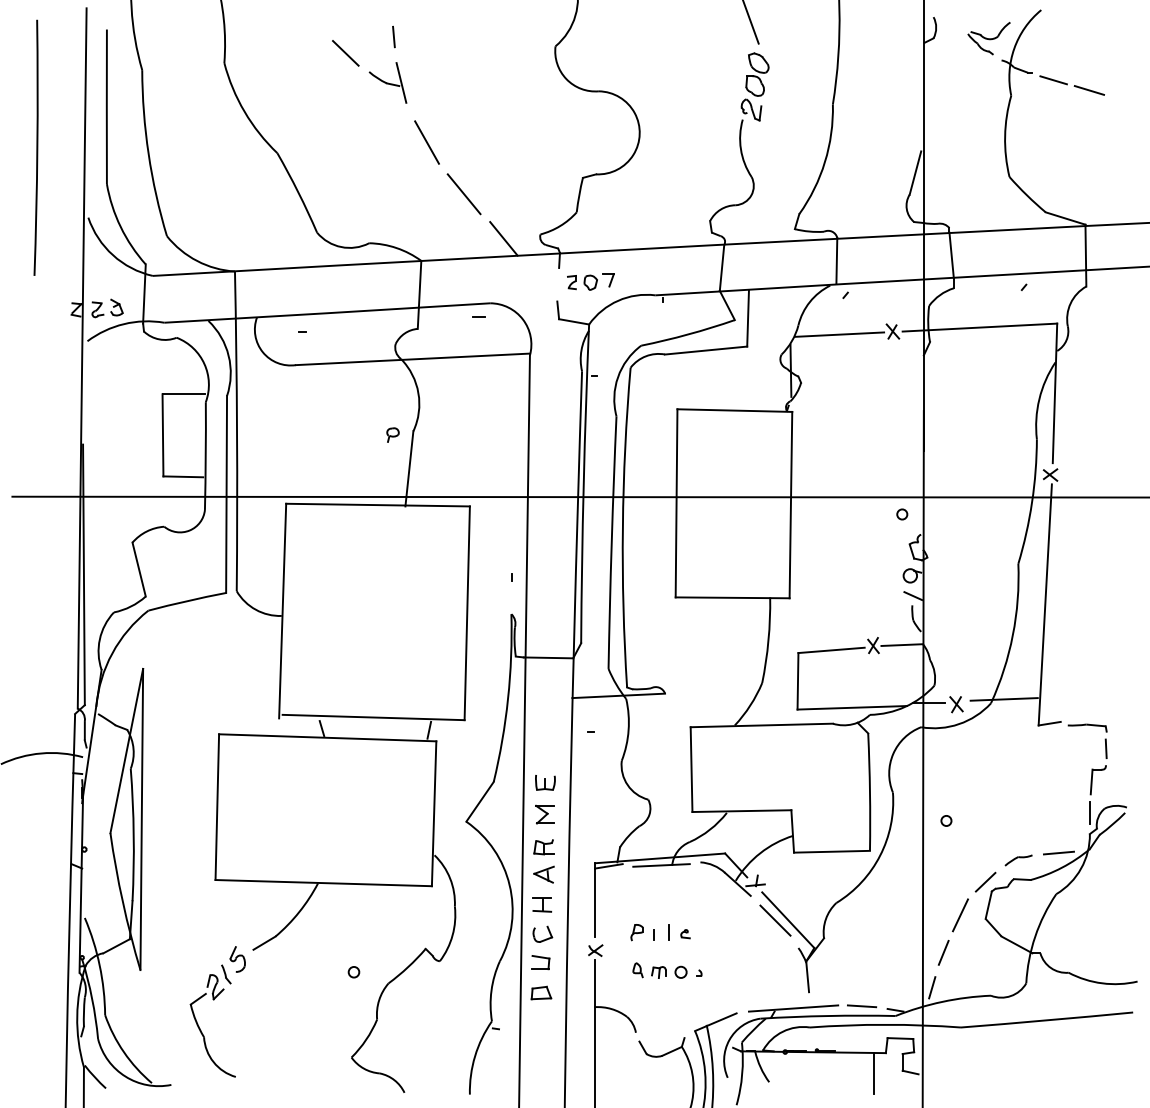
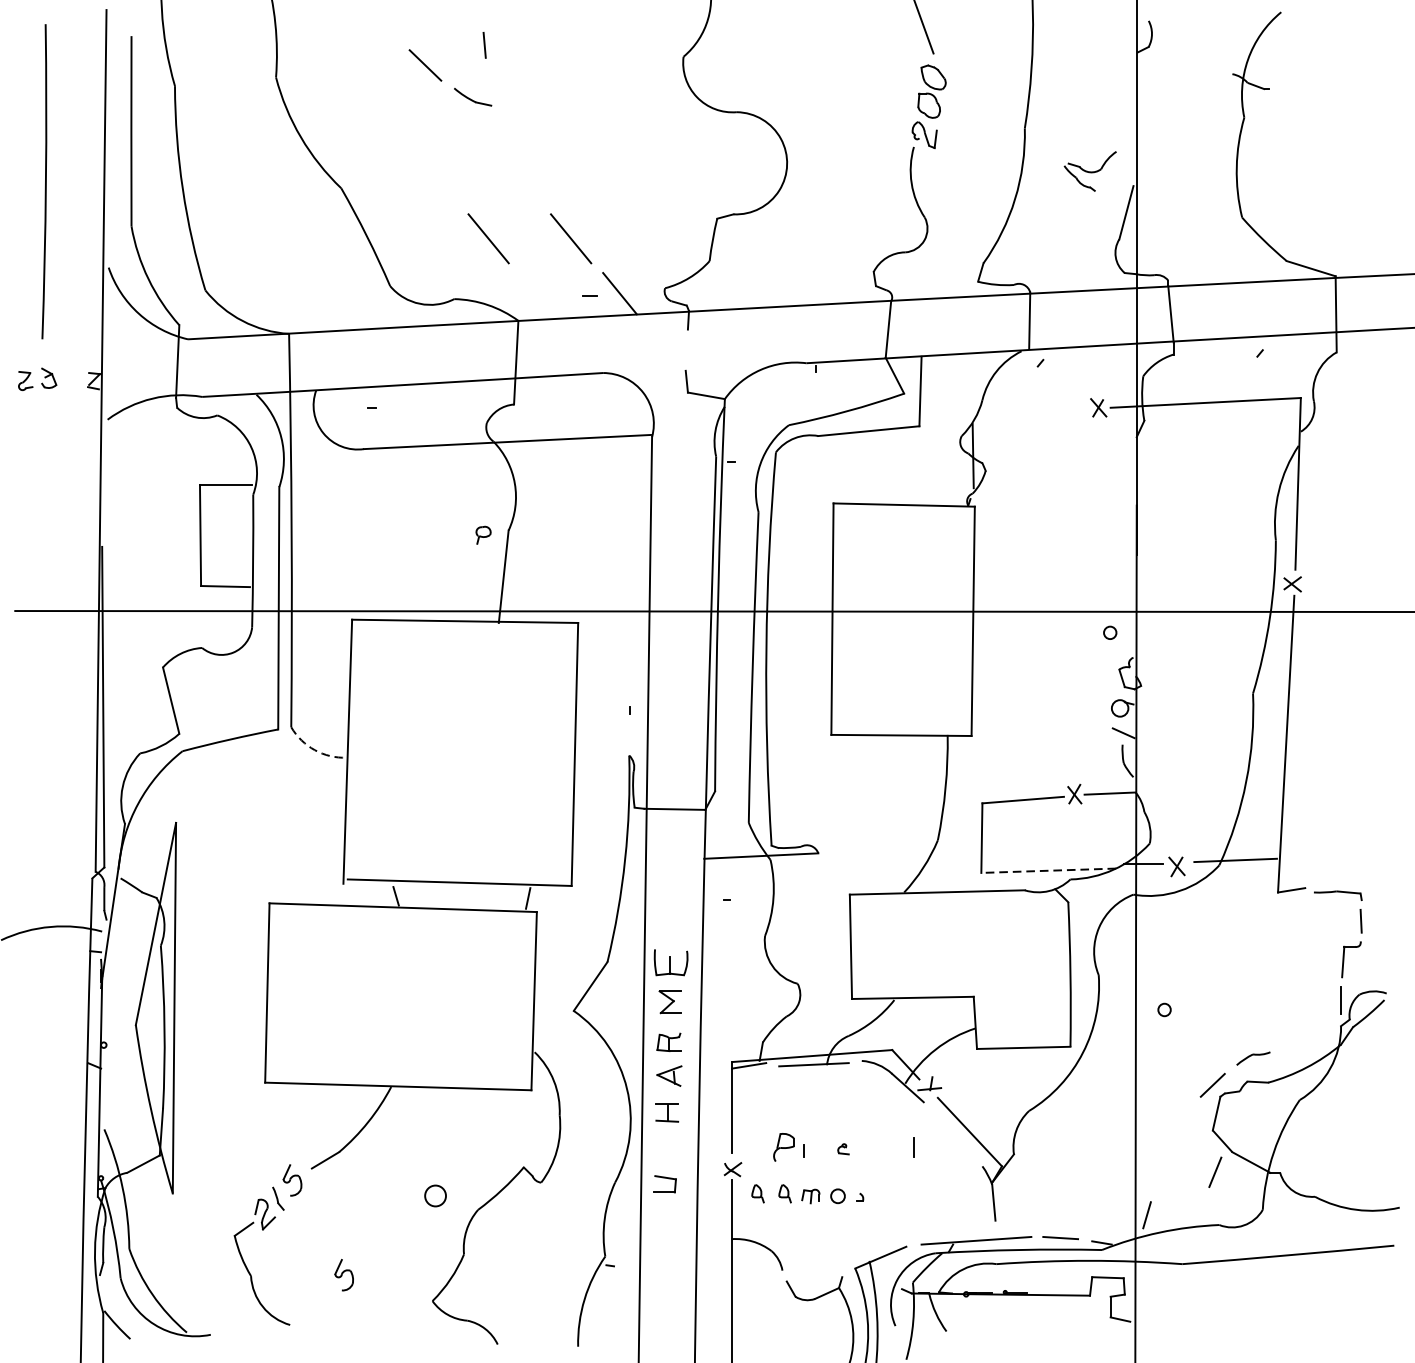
part: (988, 38) -> (1089, 171), moved
line: (1053, 80) -> (1296, 98), removed
line: (401, 82) -> (494, 101), removed
line: (1089, 90) -> (1340, 111), removed
line: (426, 142) -> (524, 175), removed
line: (396, 194) -> (487, 239), added
part: (590, 281) -> (726, 346), removed
part: (107, 308) -> (37, 379), moved
line: (478, 316) -> (588, 295), moved
line: (839, 334) -> (1032, 411), removed
arc: (255, 609) -> (314, 749), solid -> dashed
line: (852, 707) -> (1048, 870), solid -> dashed
part: (545, 782) -> (671, 962), size x1.4
line: (1058, 852) -> (1302, 1048), removed
line: (960, 915) -> (1181, 1126), removed
line: (775, 920) -> (954, 1132), removed
part: (636, 932) -> (783, 1147), size x1.4
line: (668, 932) -> (913, 1147), moved
part: (543, 939) -> (668, 1155), removed
line: (943, 952) -> (1215, 1171), moved
part: (615, 970) -> (757, 1194), added
circle: (353, 972) -> (434, 1196), size x1.6
part: (541, 992) -> (666, 1221), removed
part: (279, 1036) -> (343, 1275), added
line: (873, 1073) -> (1074, 1320), removed

